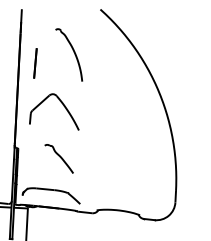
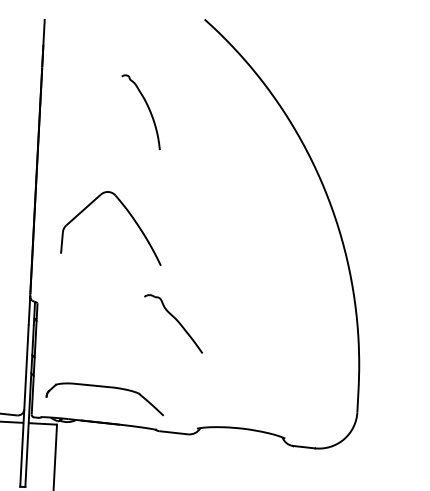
part: (69, 54) -> (141, 111), size x0.7
line: (35, 63) -> (72, 129), removed
part: (58, 158) -> (172, 322), moved

